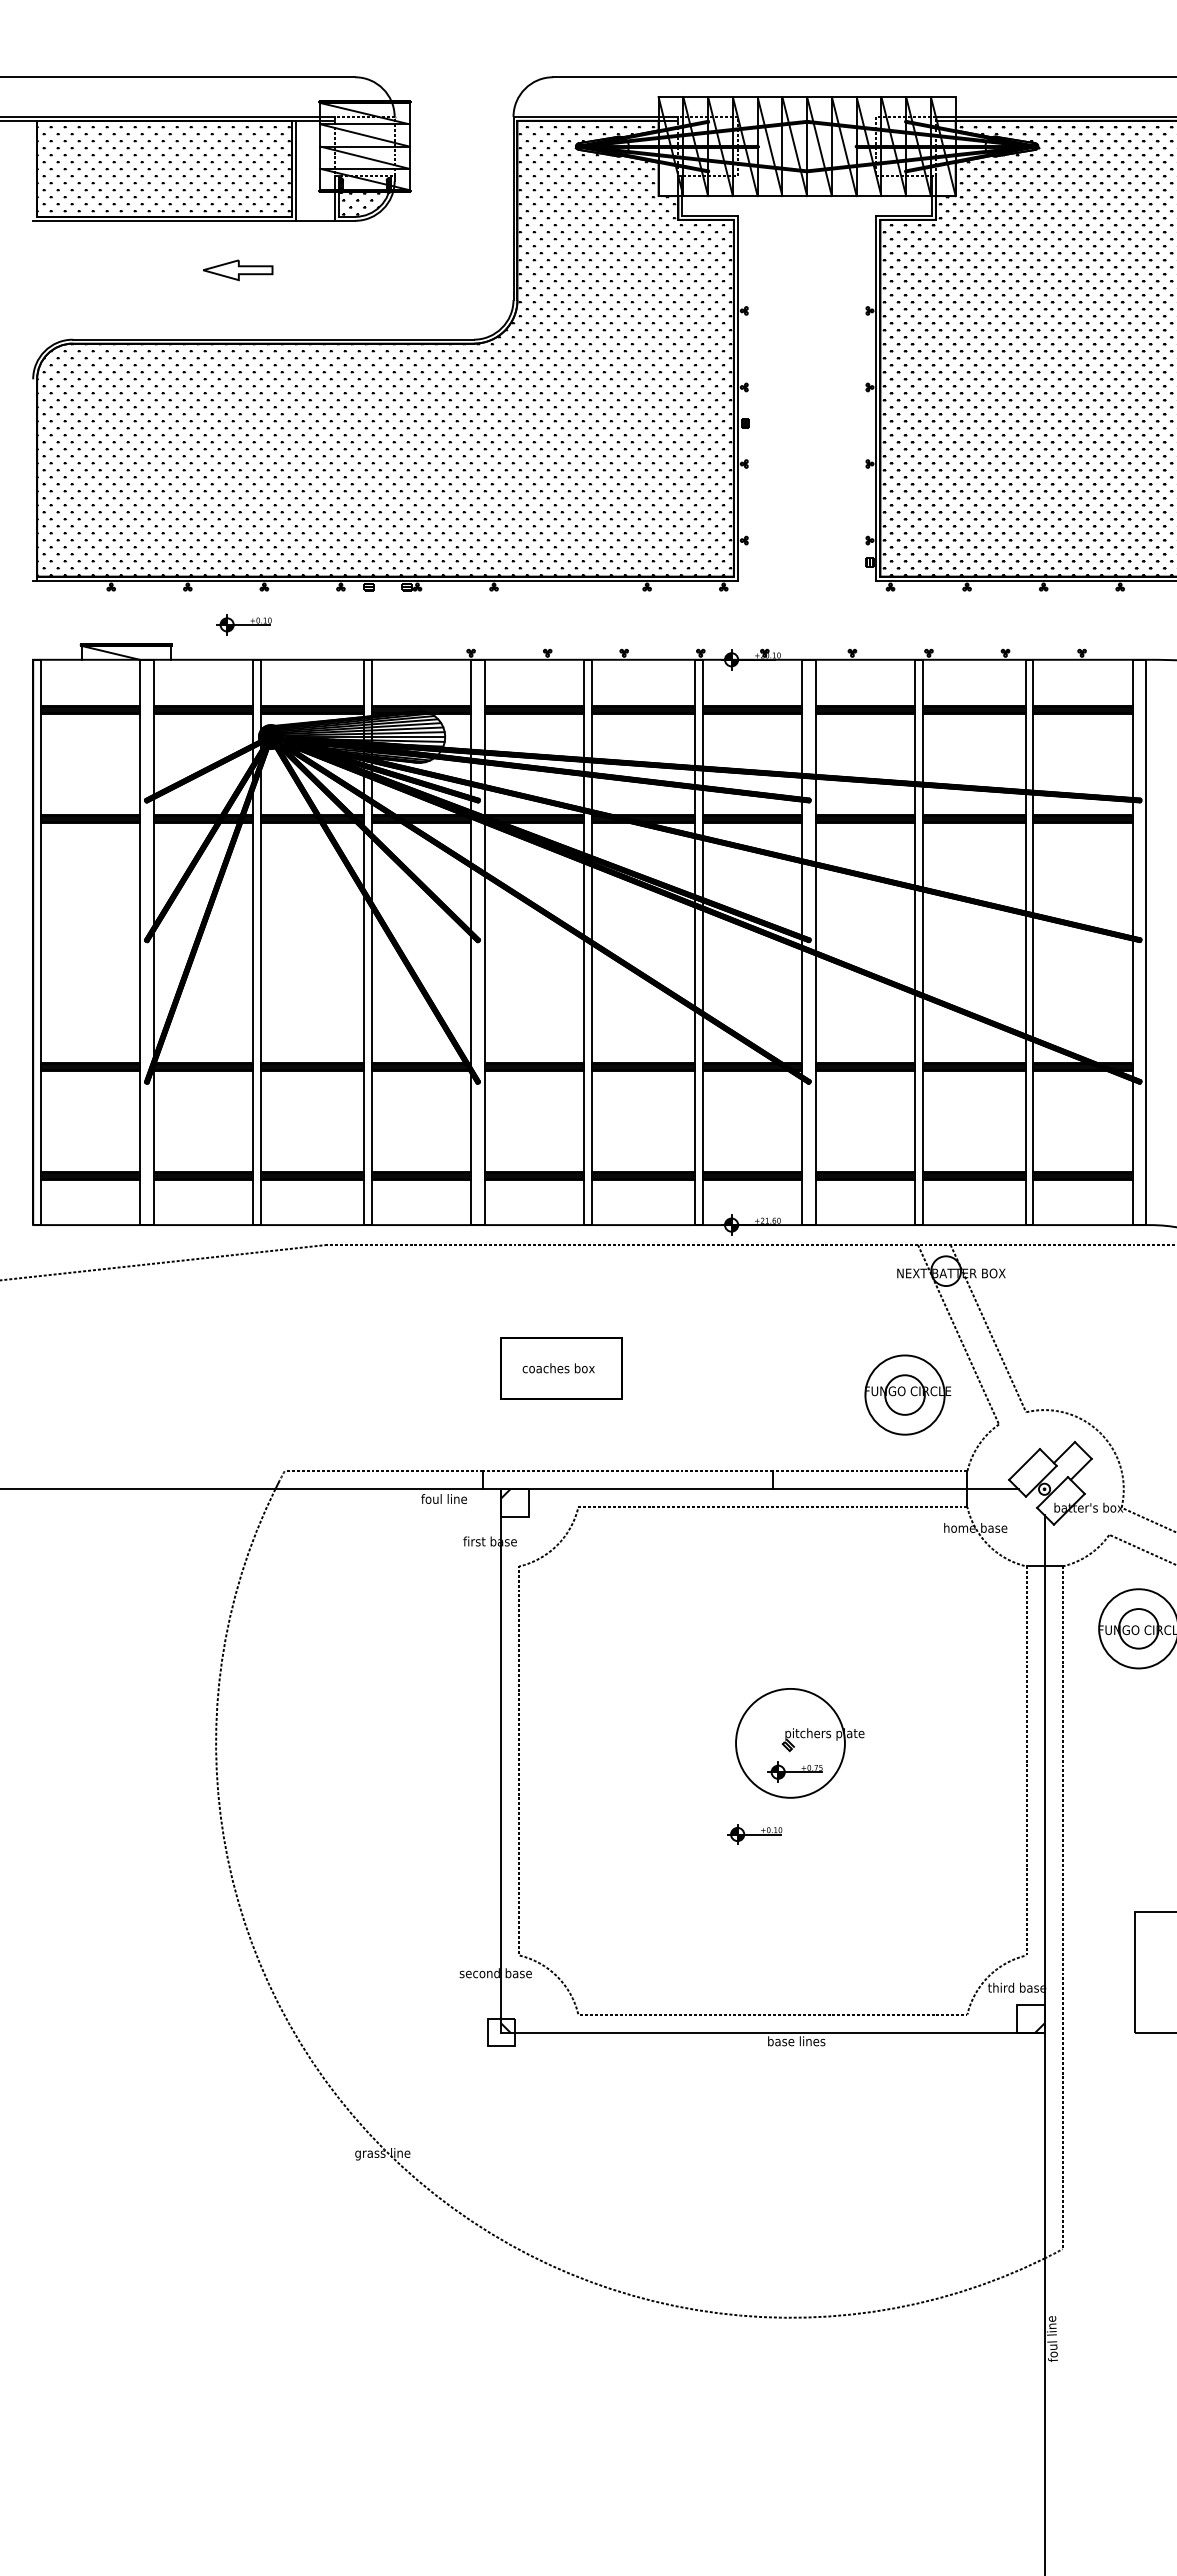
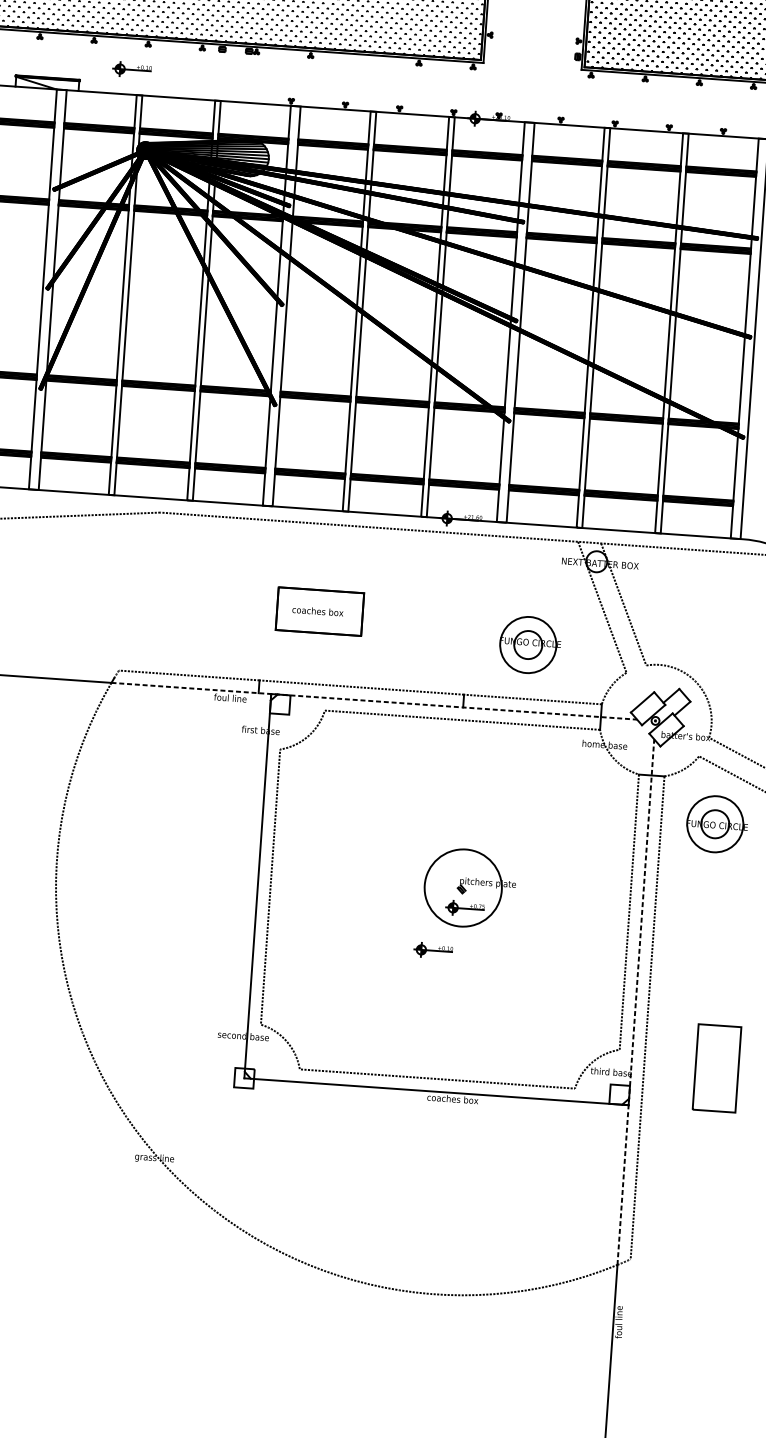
part: (907, 1394) -> (530, 644), moved
line: (646, 1489) -> (373, 701), solid -> dashed
line: (1044, 1886) -> (635, 1001), solid -> dashed
text: (796, 2041) -> (452, 1099), base lines -> coaches box

